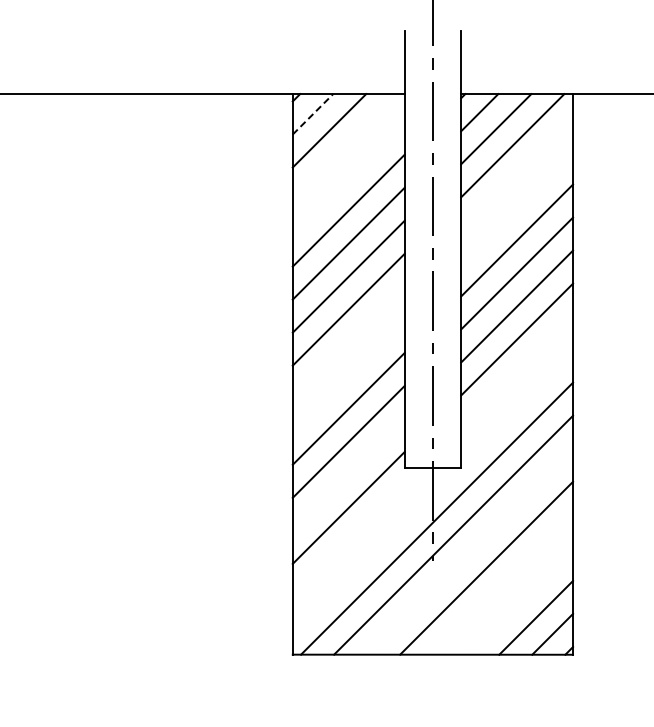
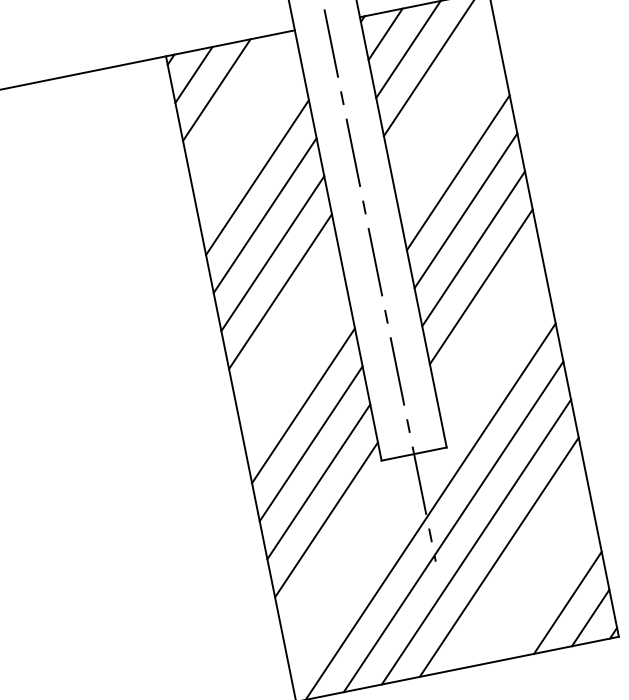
line: (313, 114) -> (194, 75), dashed -> solid
line: (348, 474) -> (318, 481), added
line: (470, 551) -> (476, 541), added

